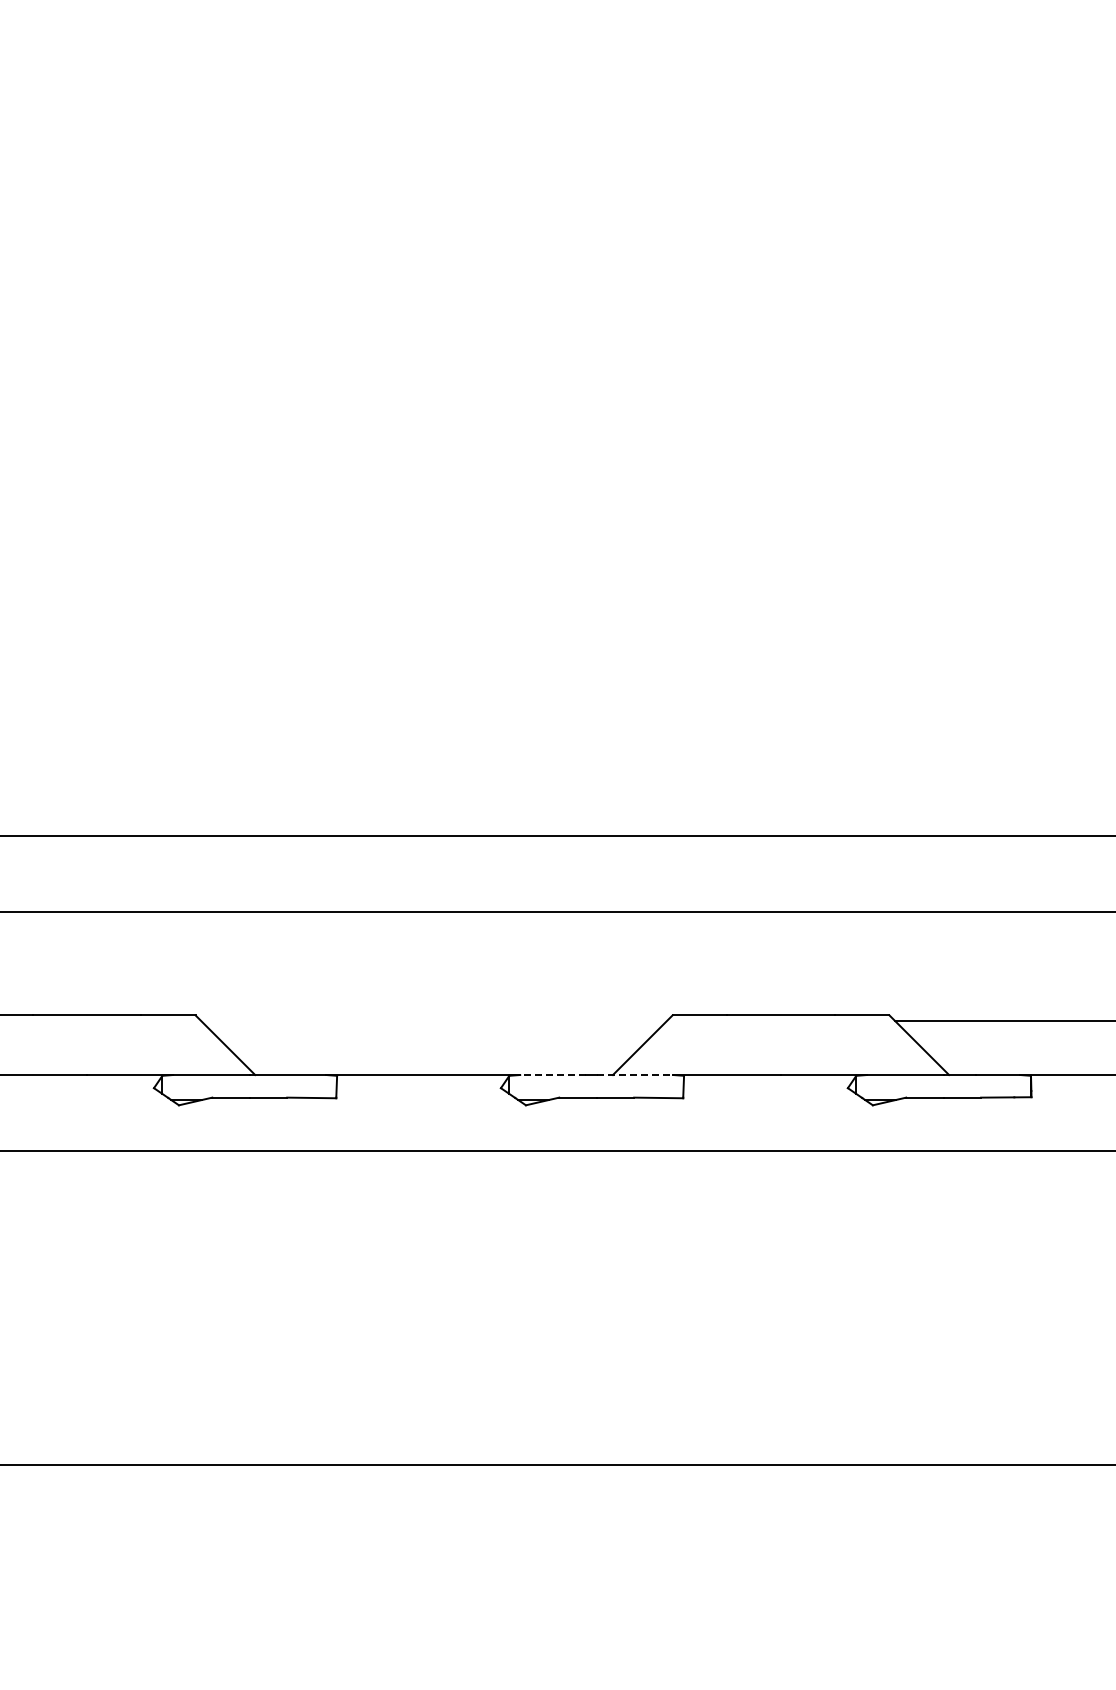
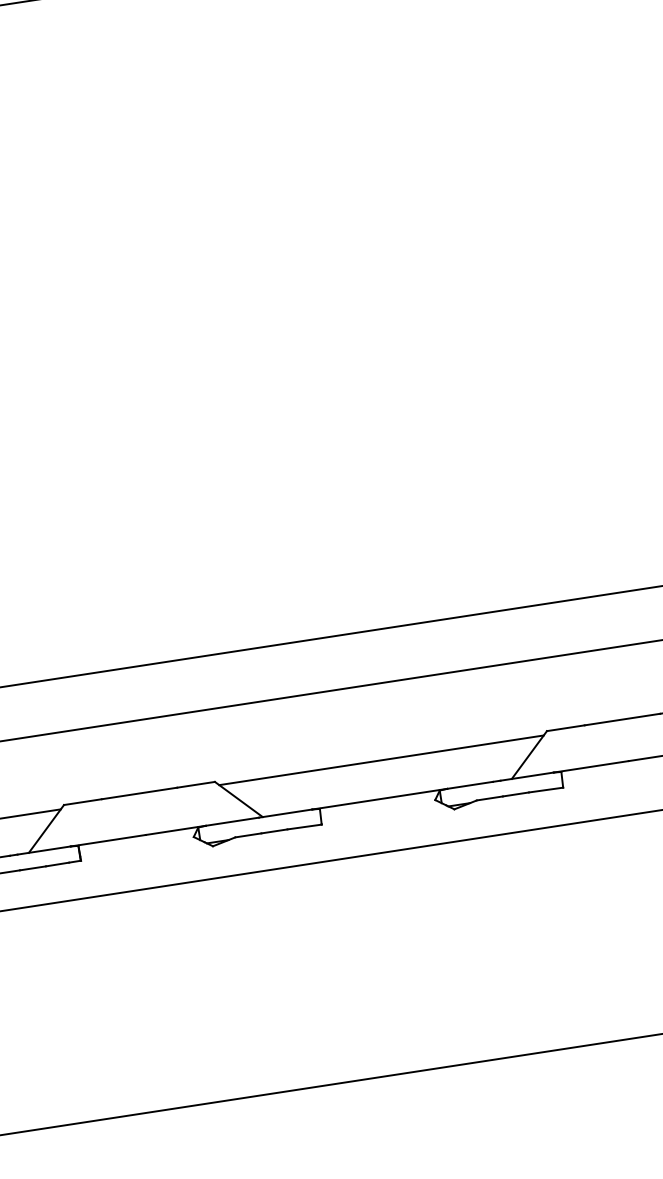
line: (433, 1020) -> (381, 760), added
line: (553, 1075) -> (470, 785), dashed -> solid
line: (635, 1075) -> (527, 776), dashed -> solid

